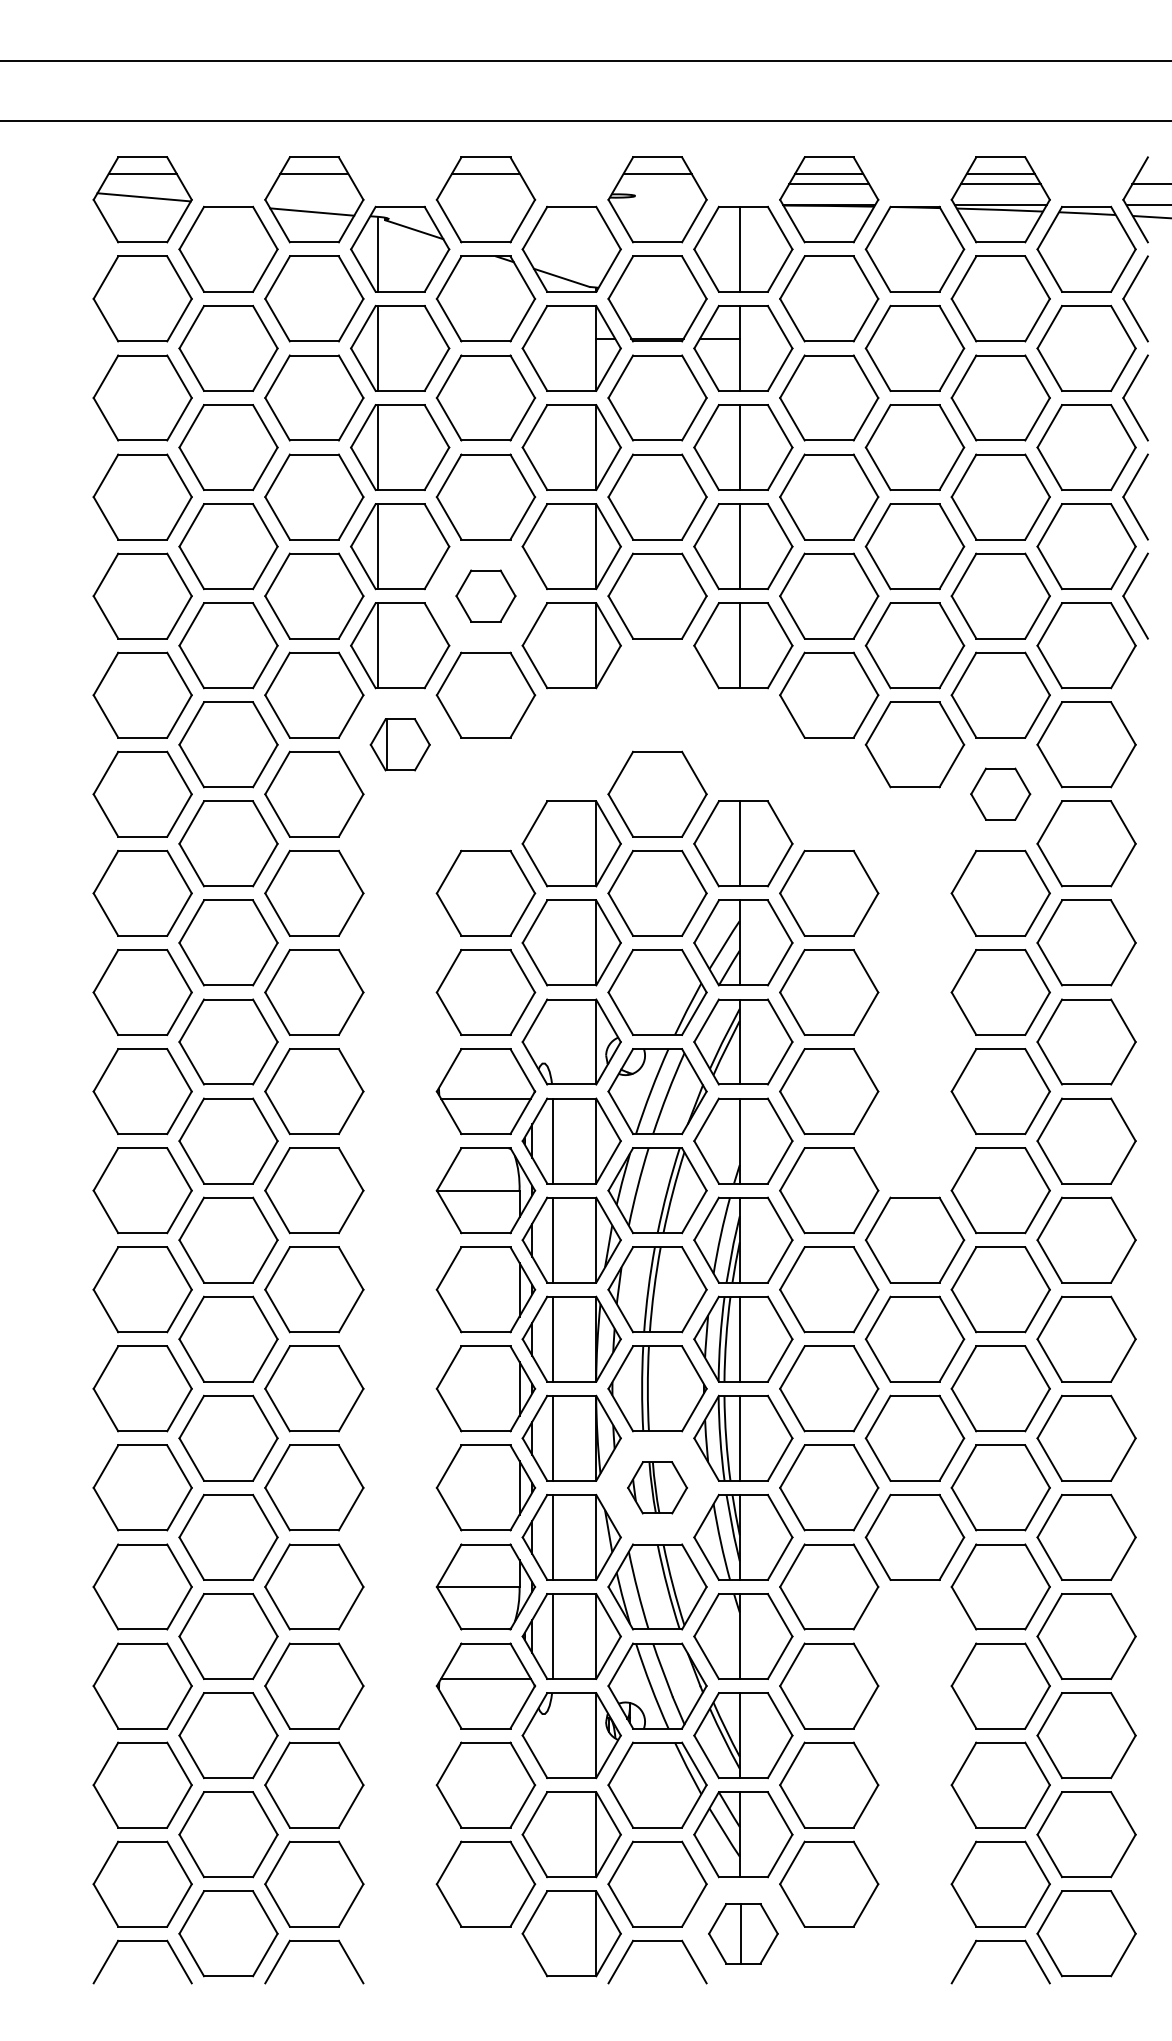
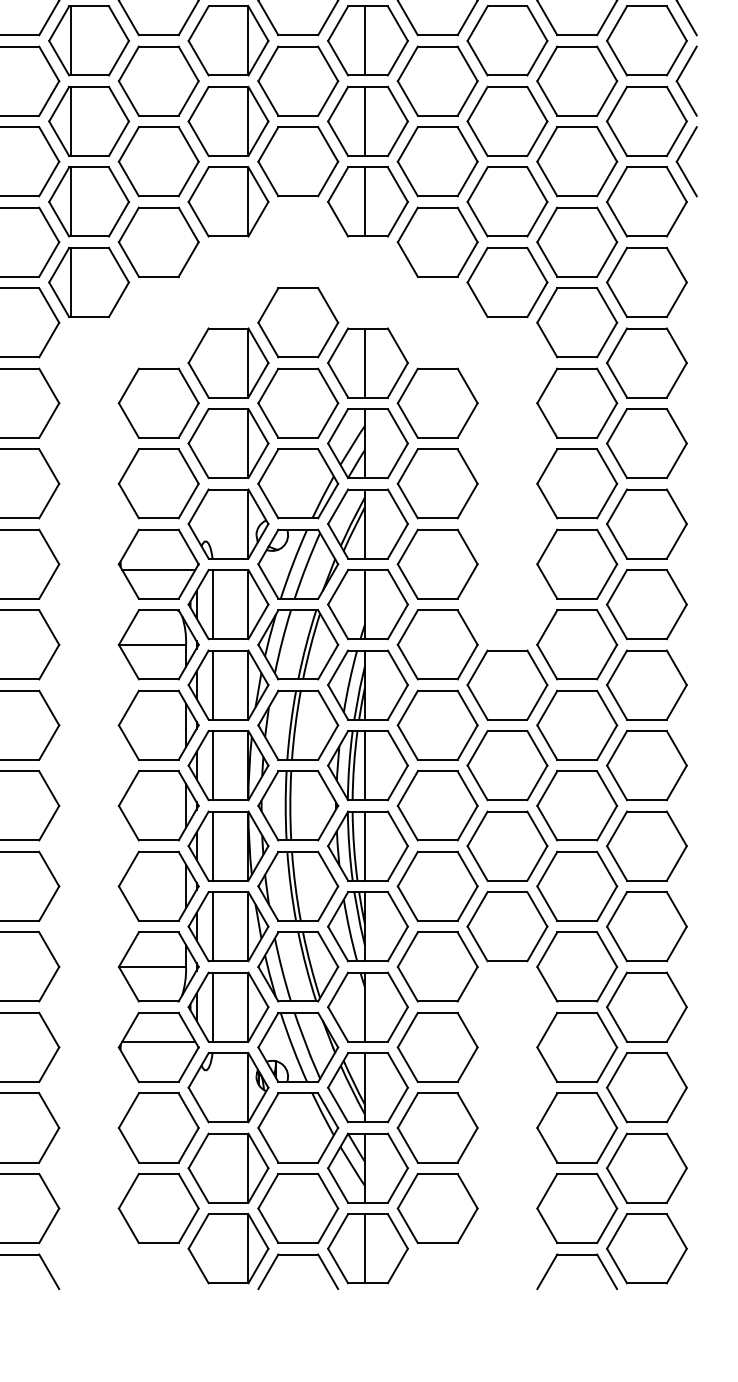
part: (485, 595) -> (158, 161), size x1.67
part: (400, 744) -> (89, 282), size x1.67
part: (1000, 793) -> (576, 322), size x1.67
part: (657, 1487) -> (298, 886), size x1.67
part: (743, 1933) -> (368, 1248), size x1.43

